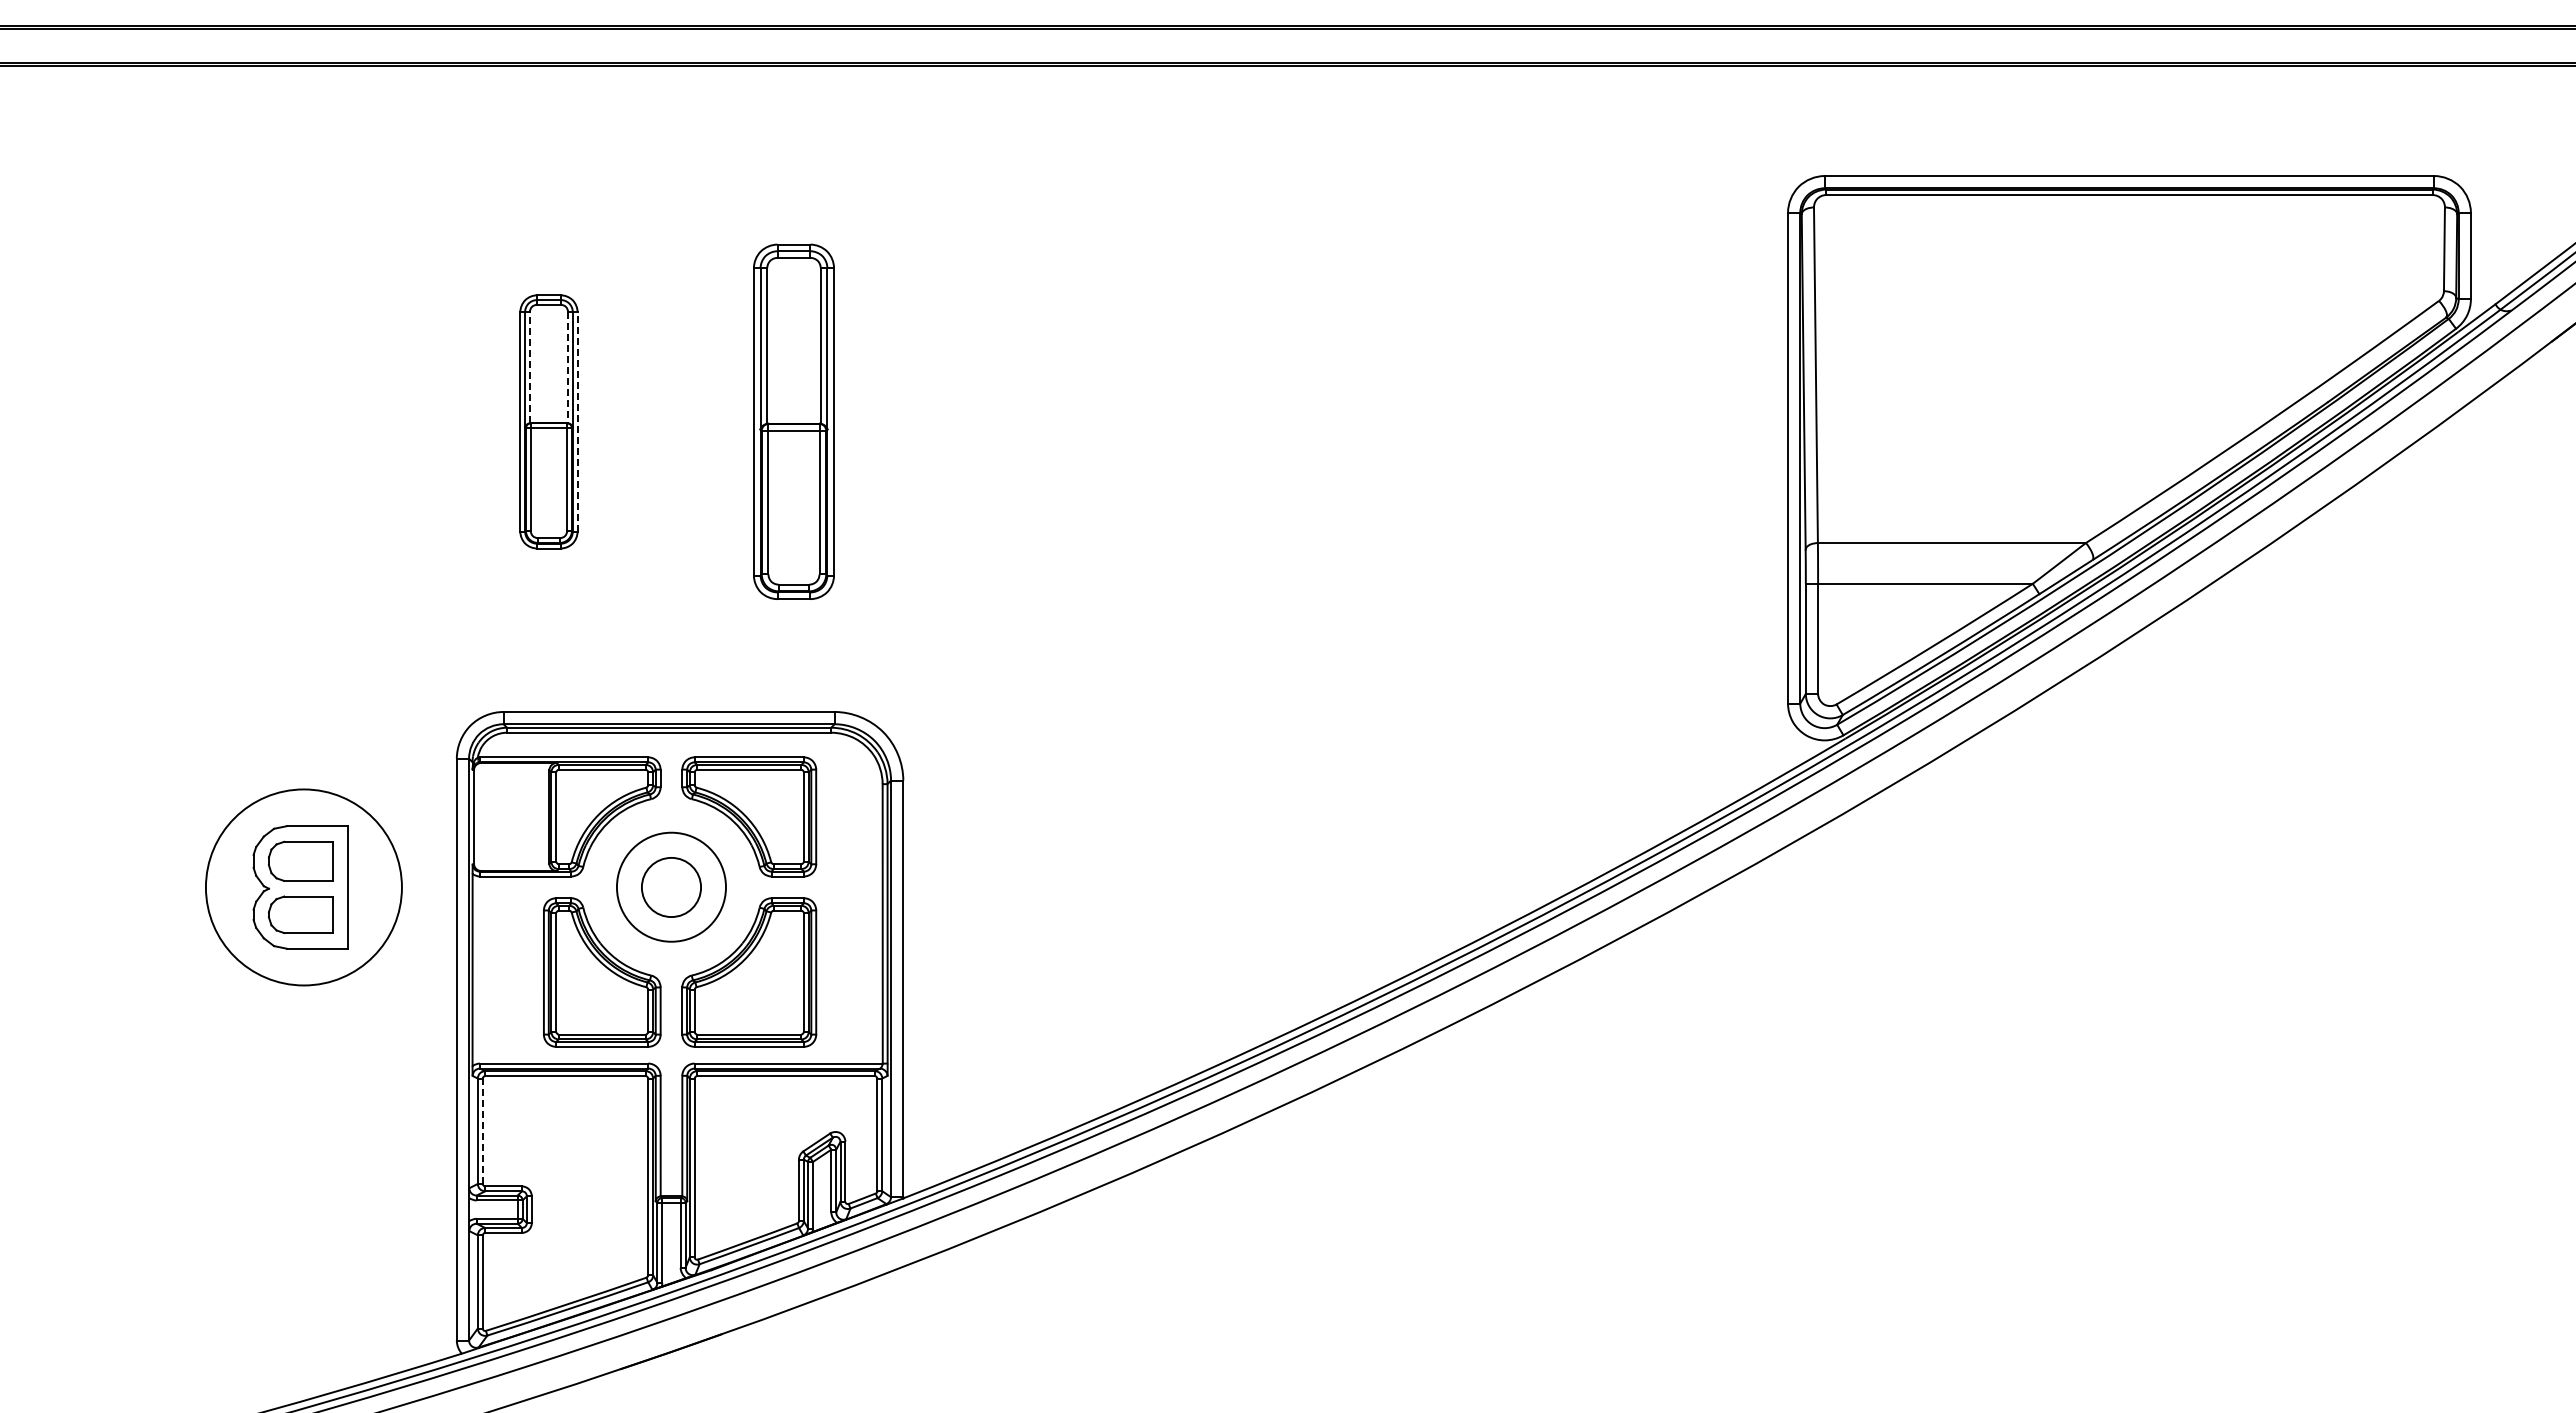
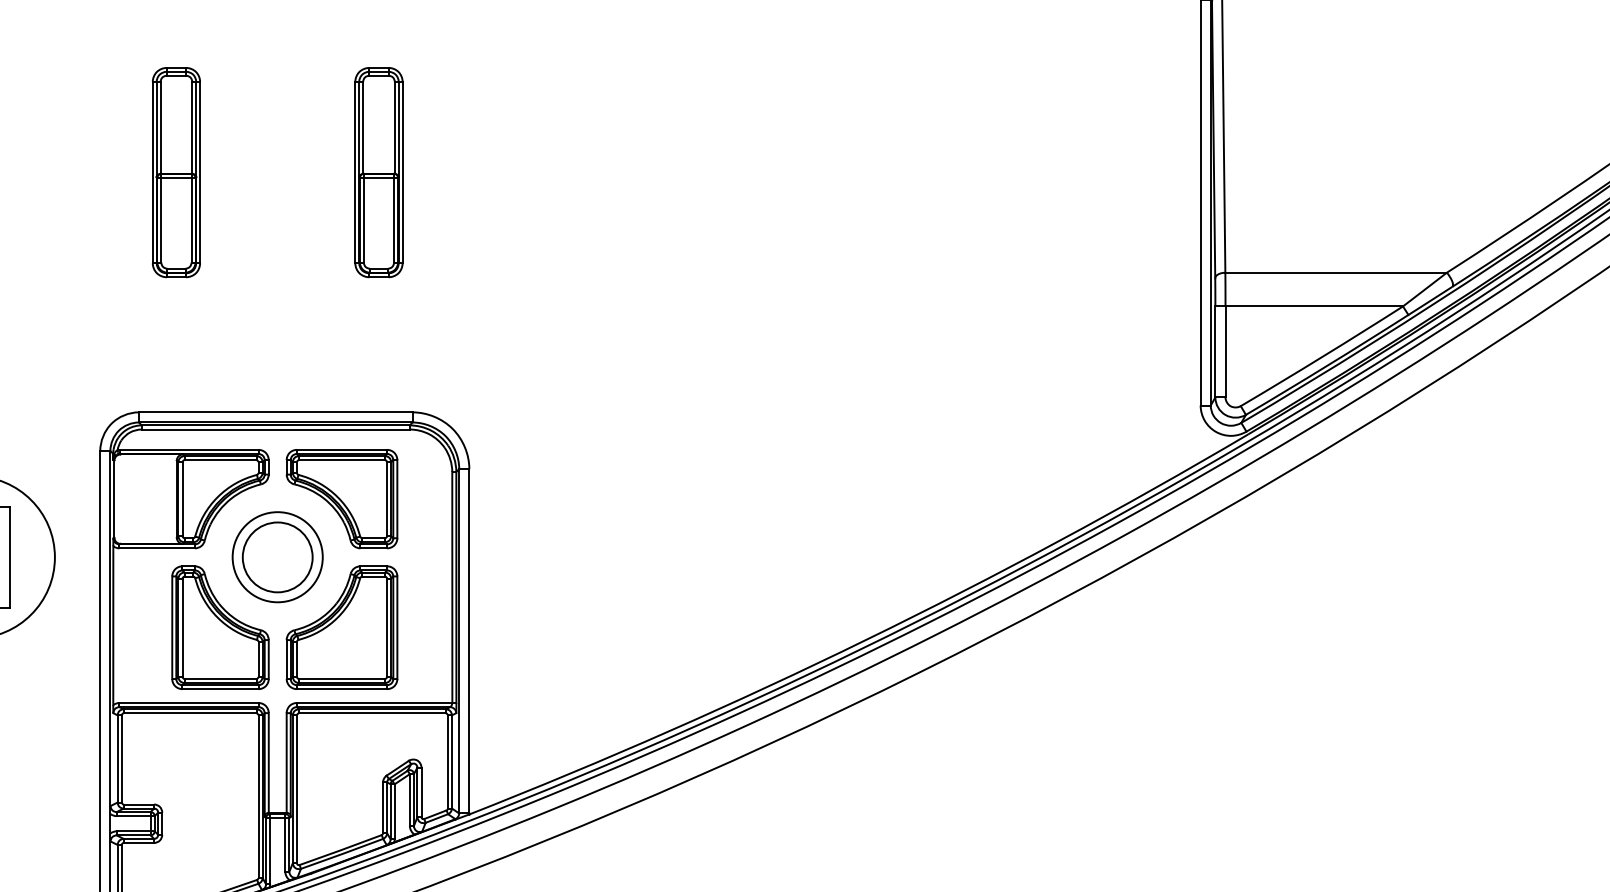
line: (529, 367) -> (160, 127), dashed -> solid
line: (568, 367) -> (192, 127), dashed -> solid
line: (577, 421) -> (200, 172), dashed -> solid
part: (793, 421) -> (378, 172), size x0.71
circle: (671, 887) -> (277, 557), size x1.43
line: (482, 1131) -> (121, 759), dashed -> solid

